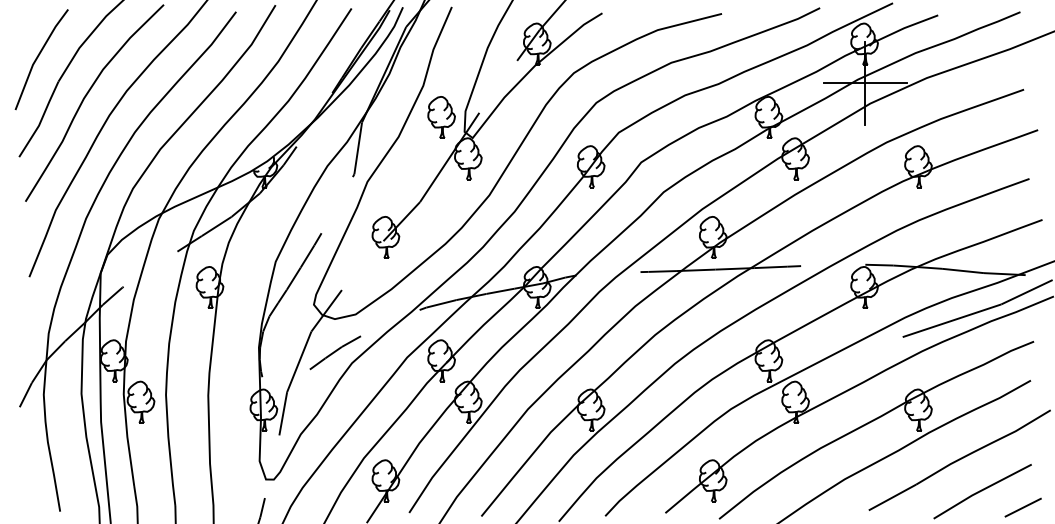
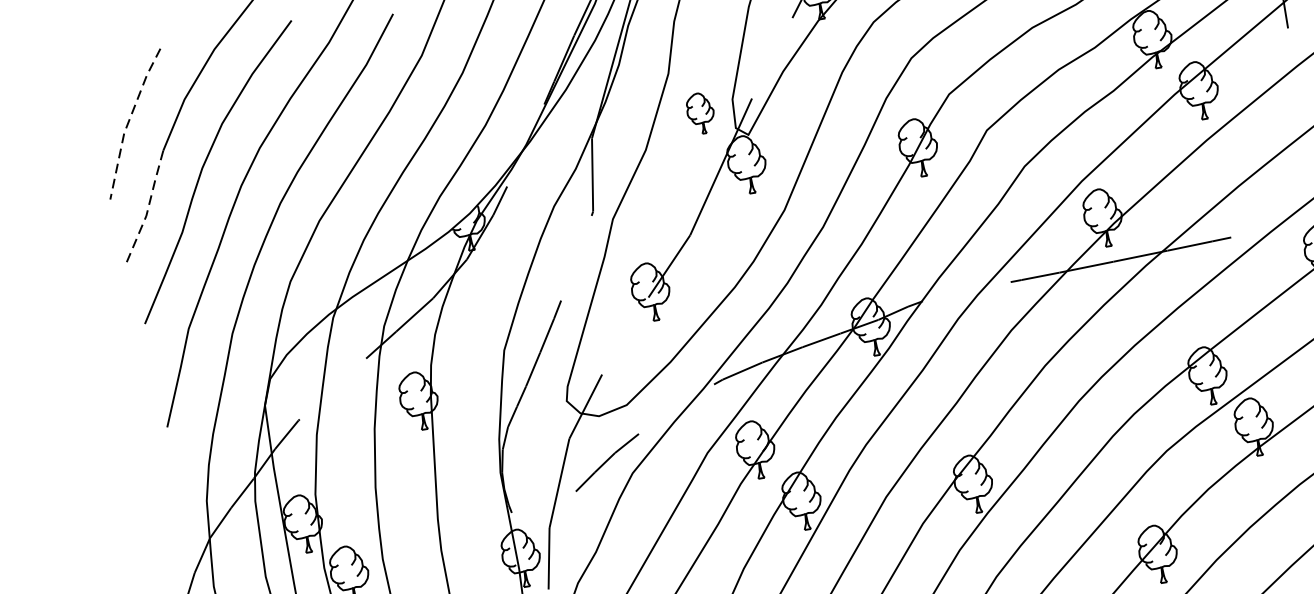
line: (37, 57) -> (128, 122), solid -> dashed
part: (441, 117) -> (700, 113), size x0.7
line: (40, 121) -> (147, 209), solid -> dashed

